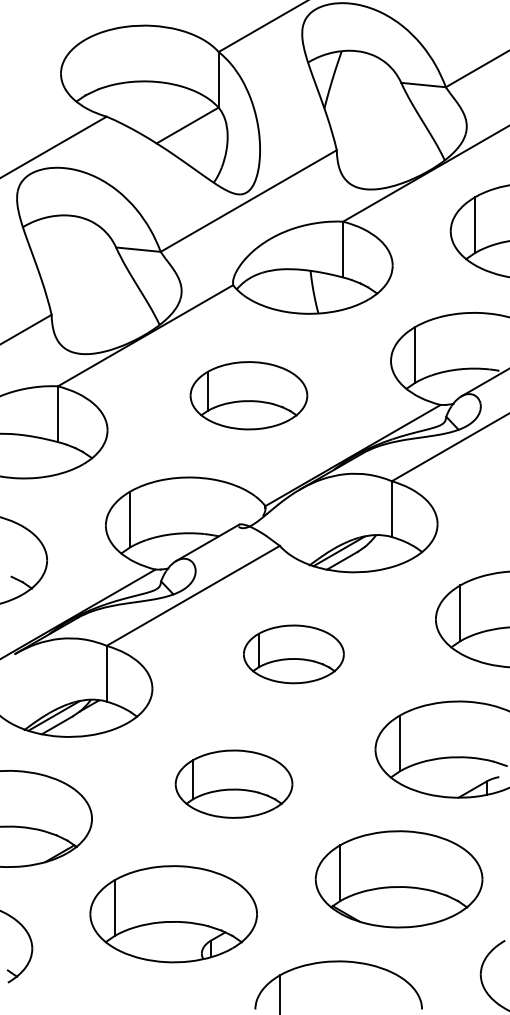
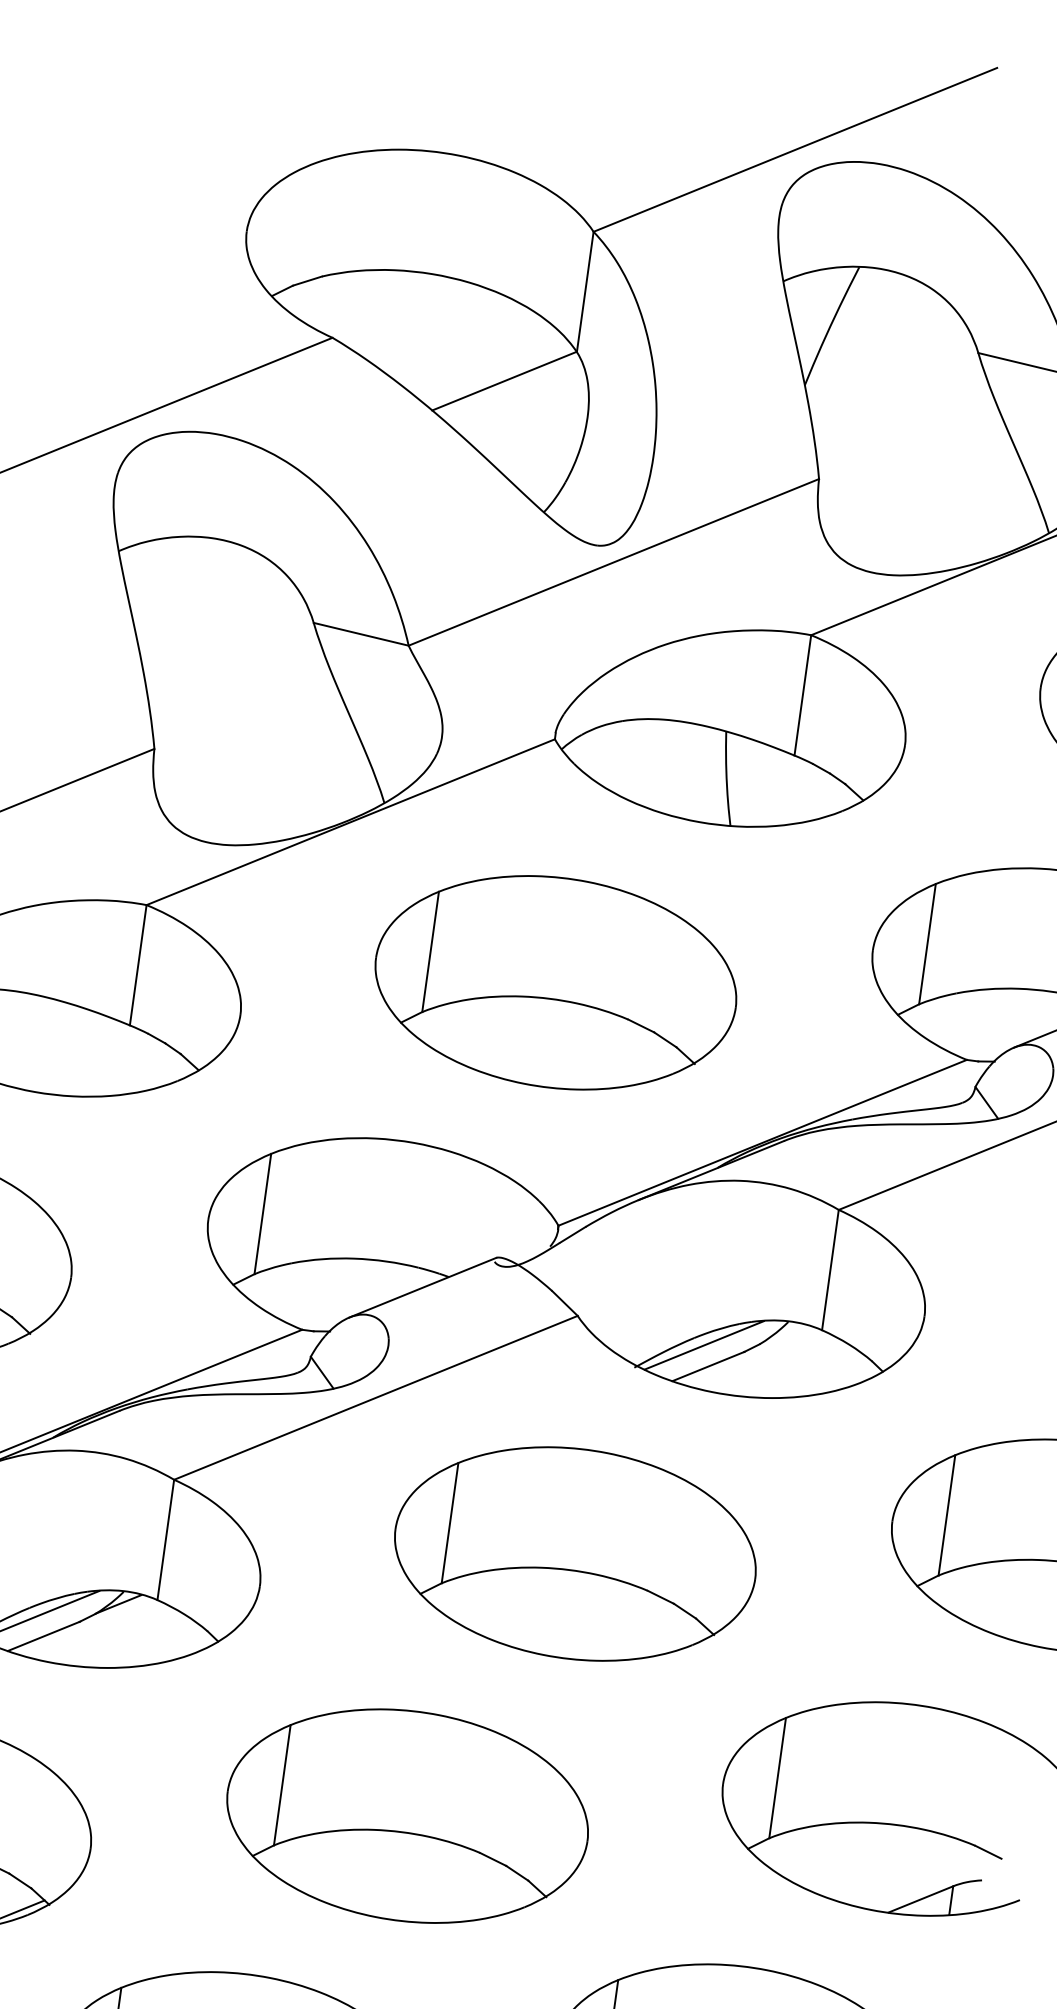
part: (248, 395) -> (555, 981), size x1.43
part: (293, 654) -> (574, 1554), size x1.67
part: (233, 784) -> (406, 1816), size x1.43

